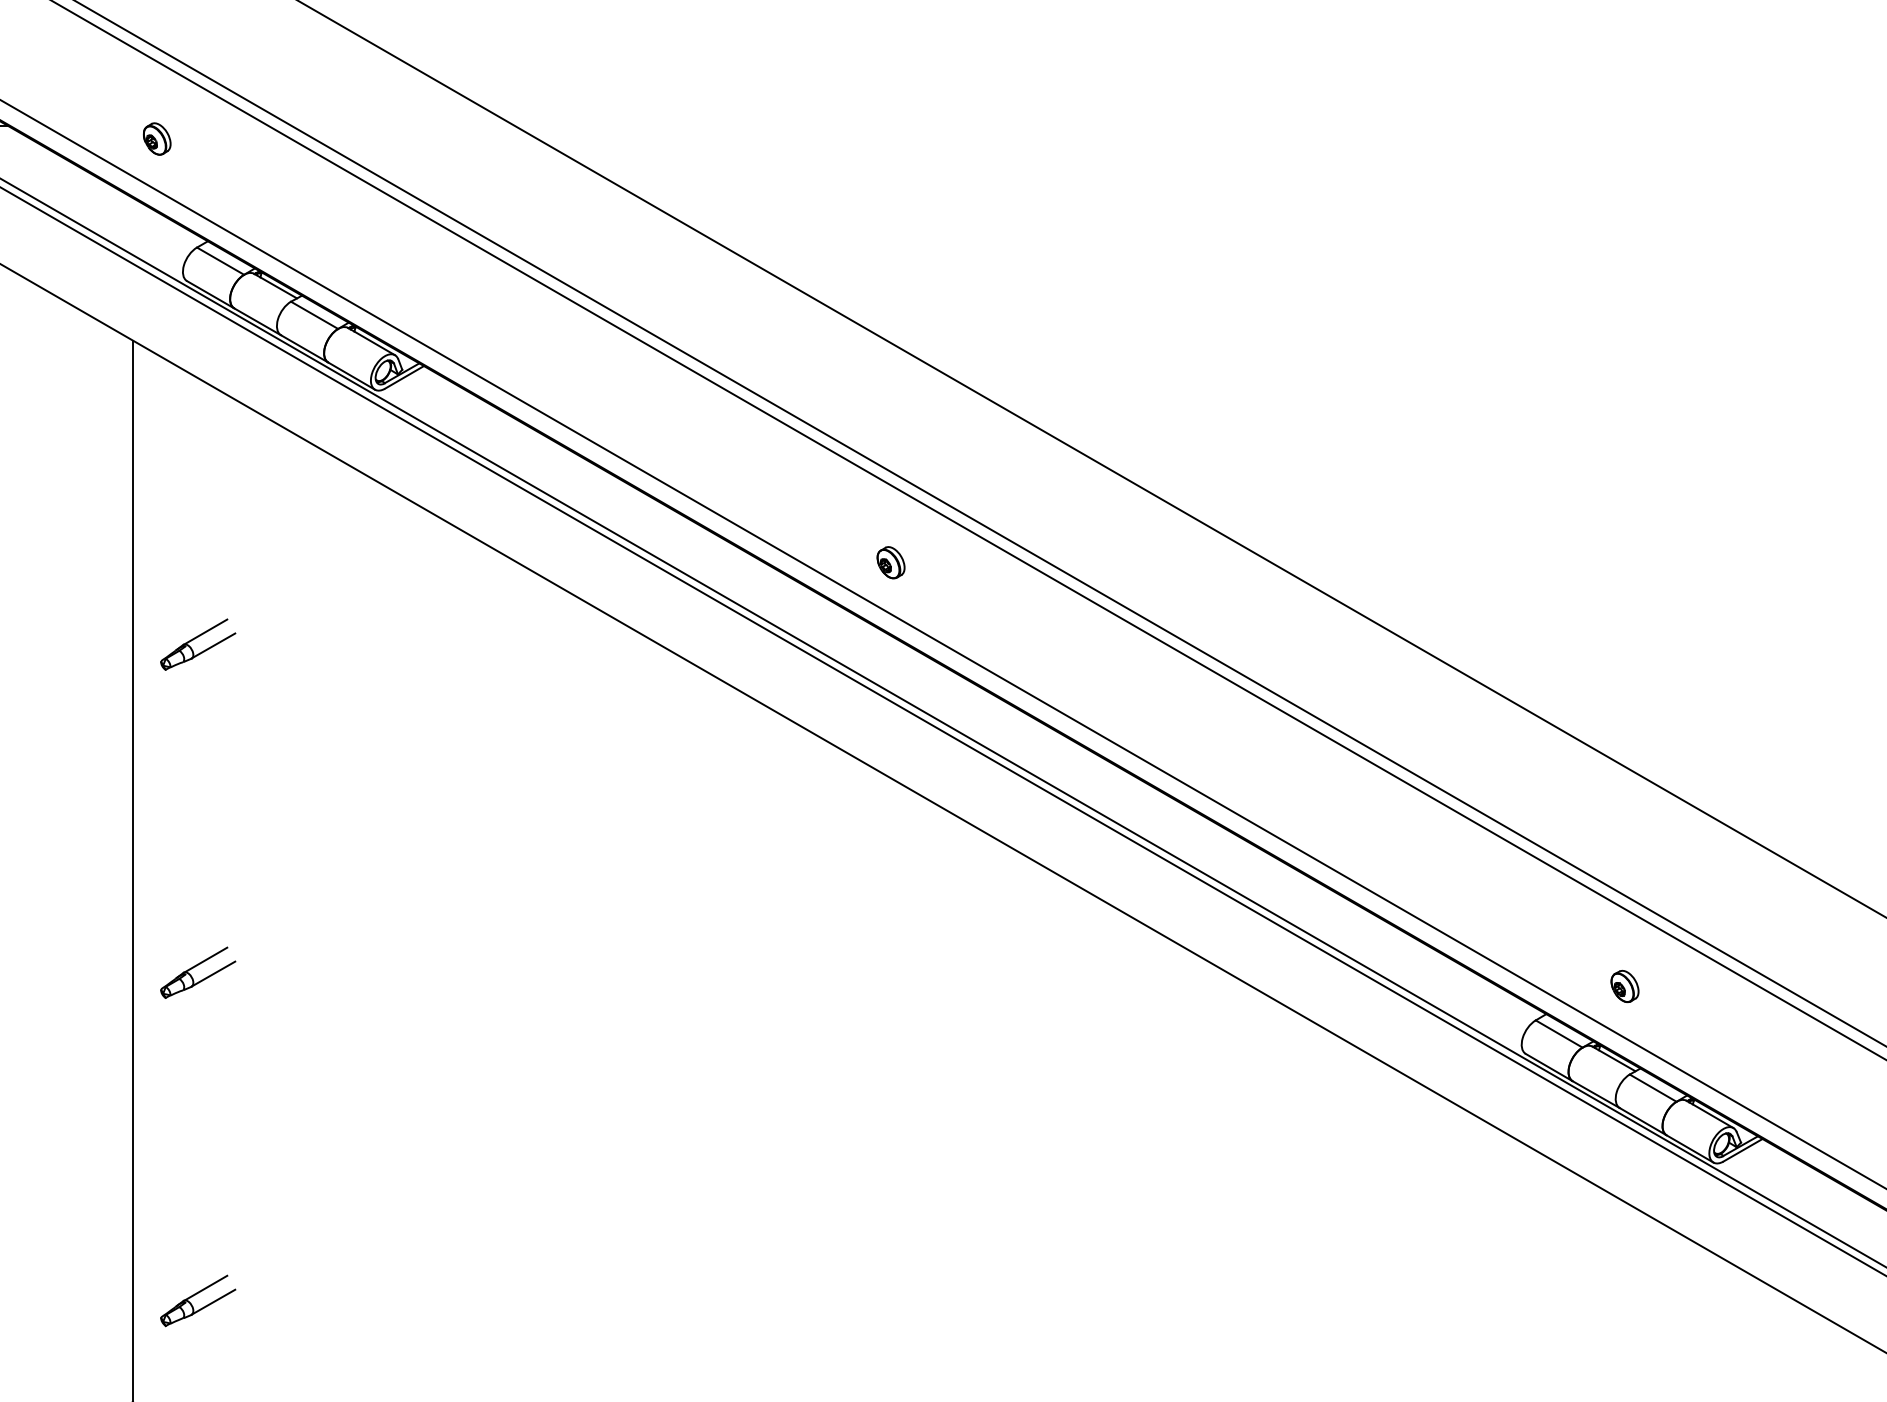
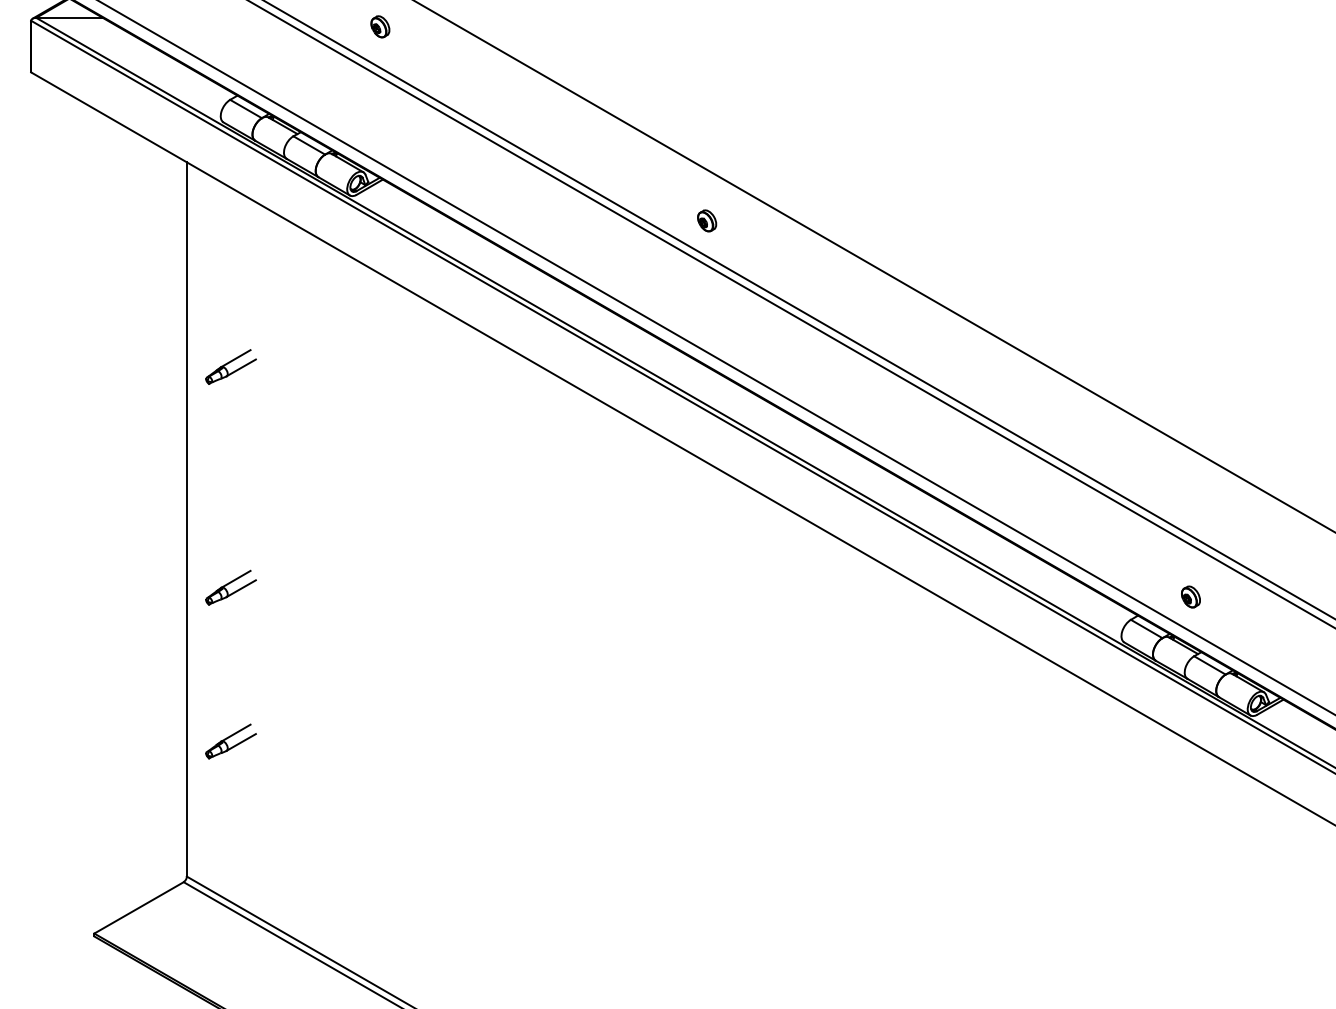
part: (157, 138) -> (380, 26), moved
part: (891, 562) -> (707, 220), moved
part: (197, 1300) -> (230, 741), moved

